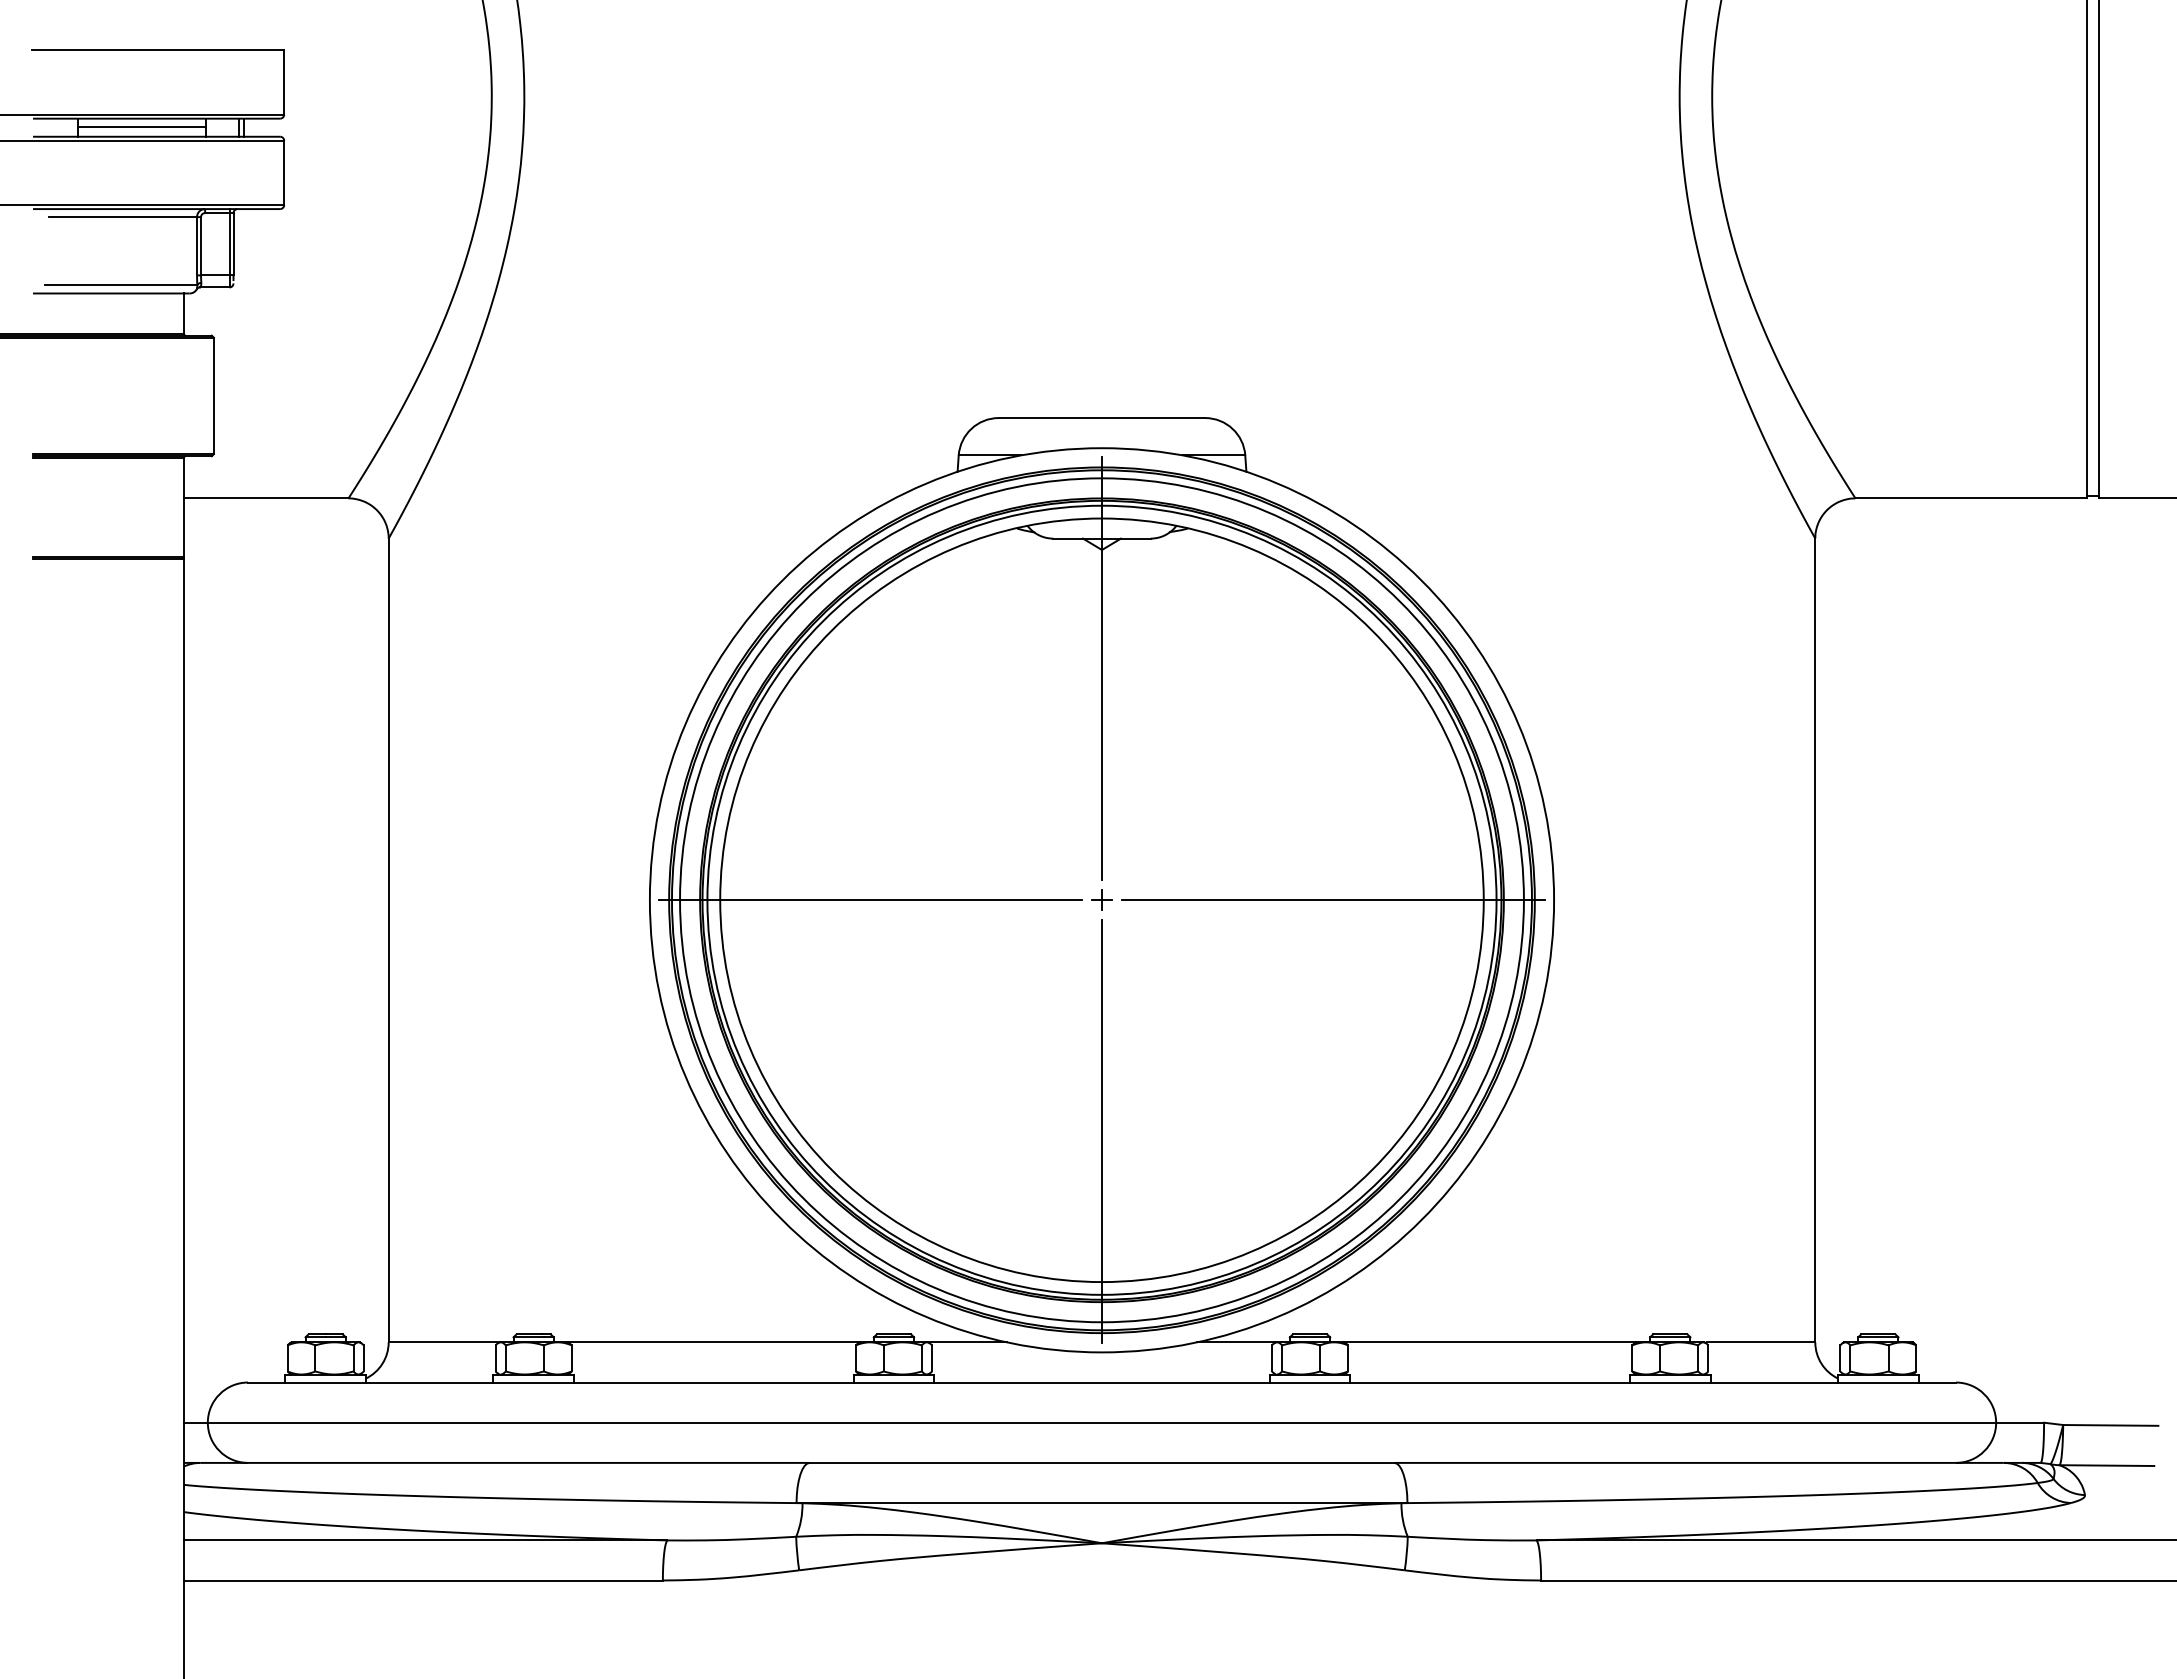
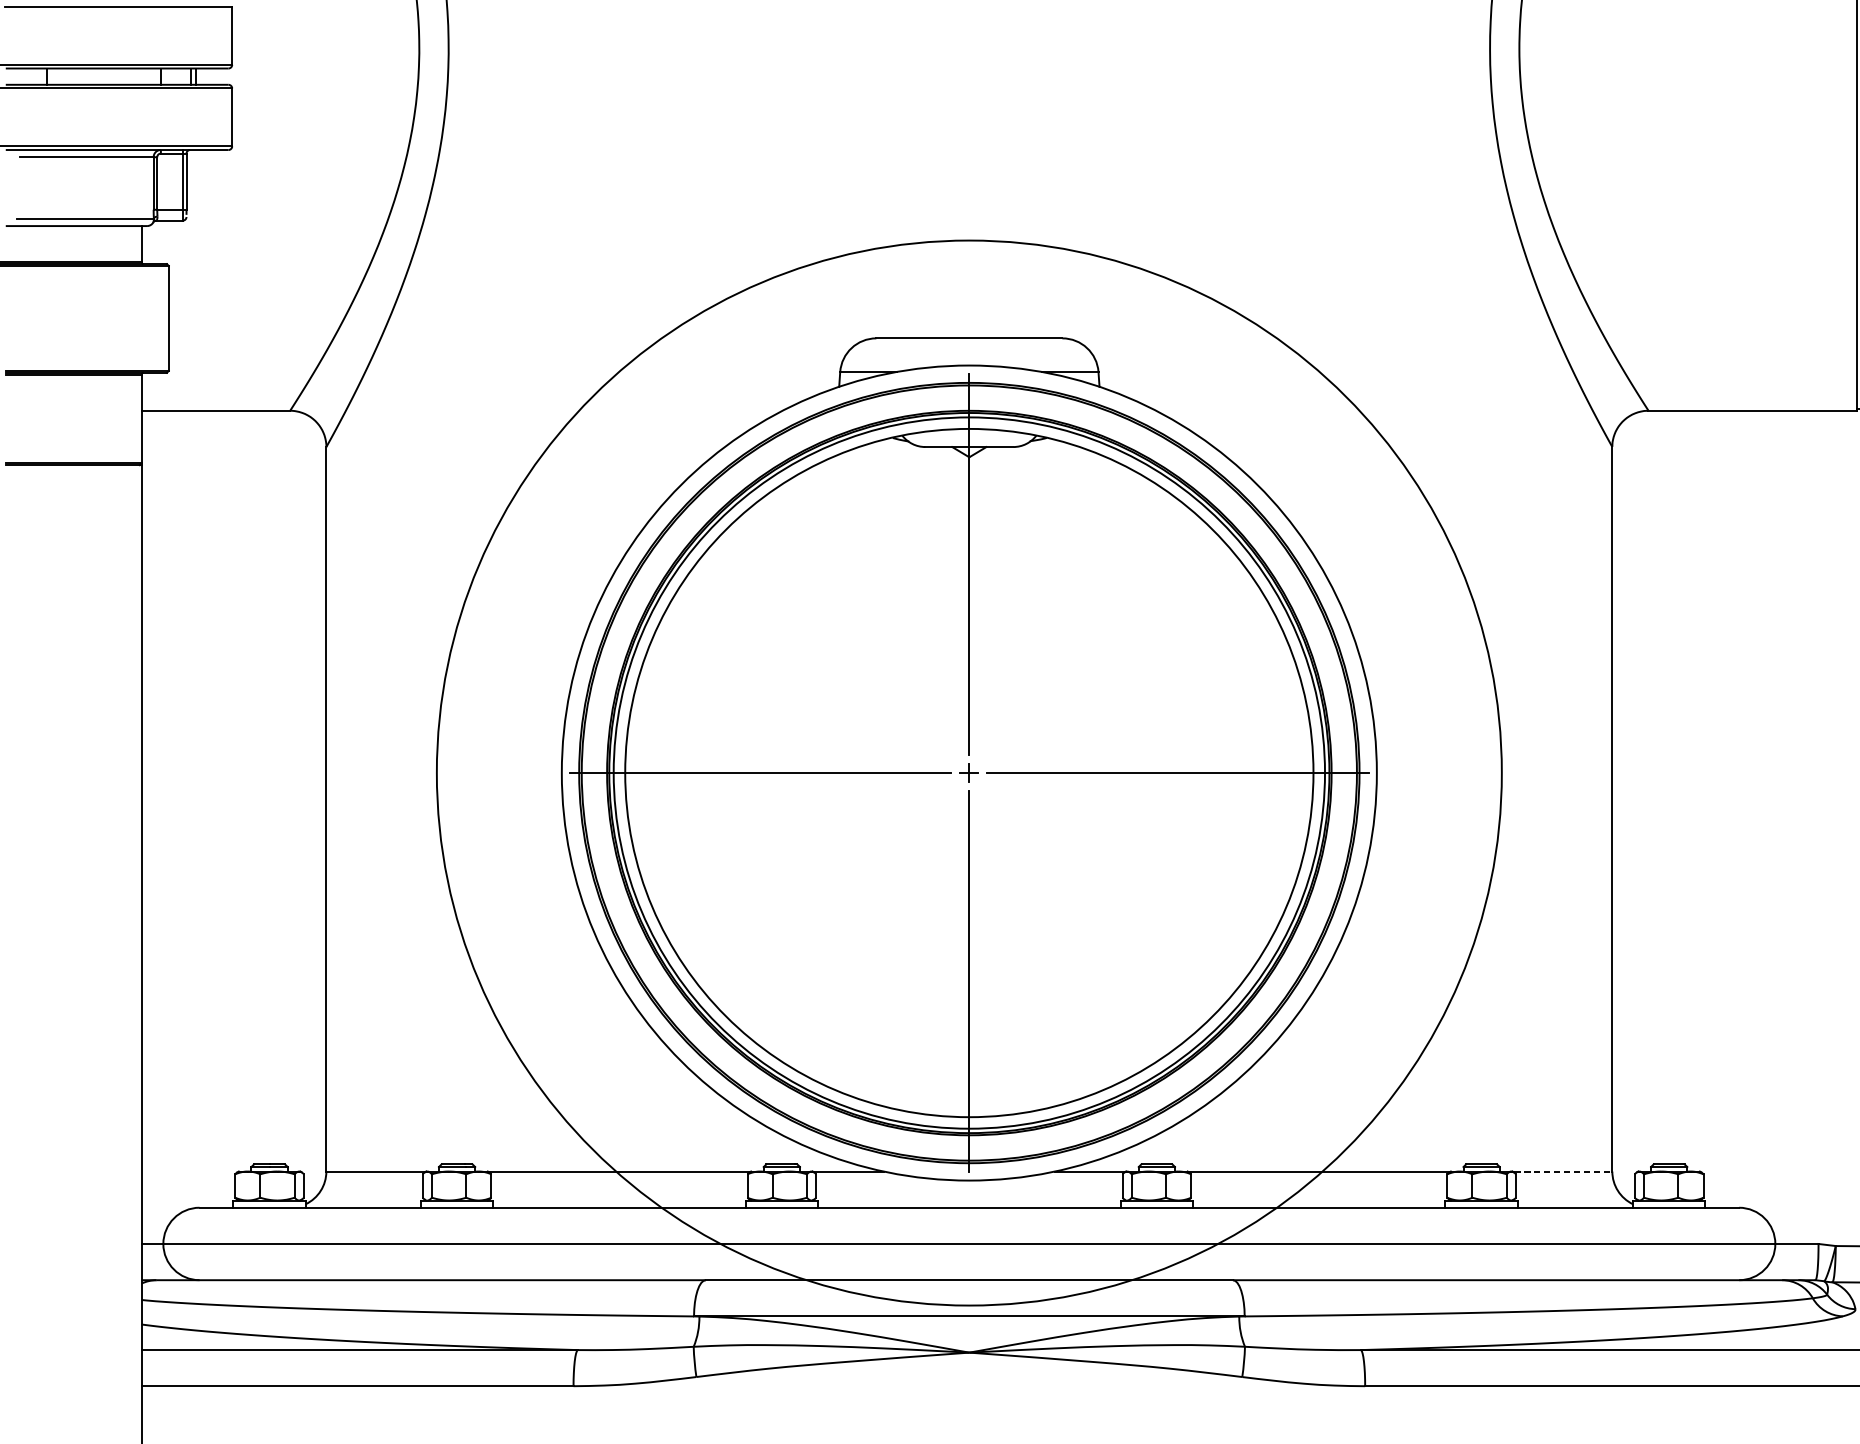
line: (141, 126) -> (103, 75), removed
circle: (1101, 900) -> (968, 773), size x1.4
line: (1761, 1342) -> (1563, 1171), solid -> dashed

